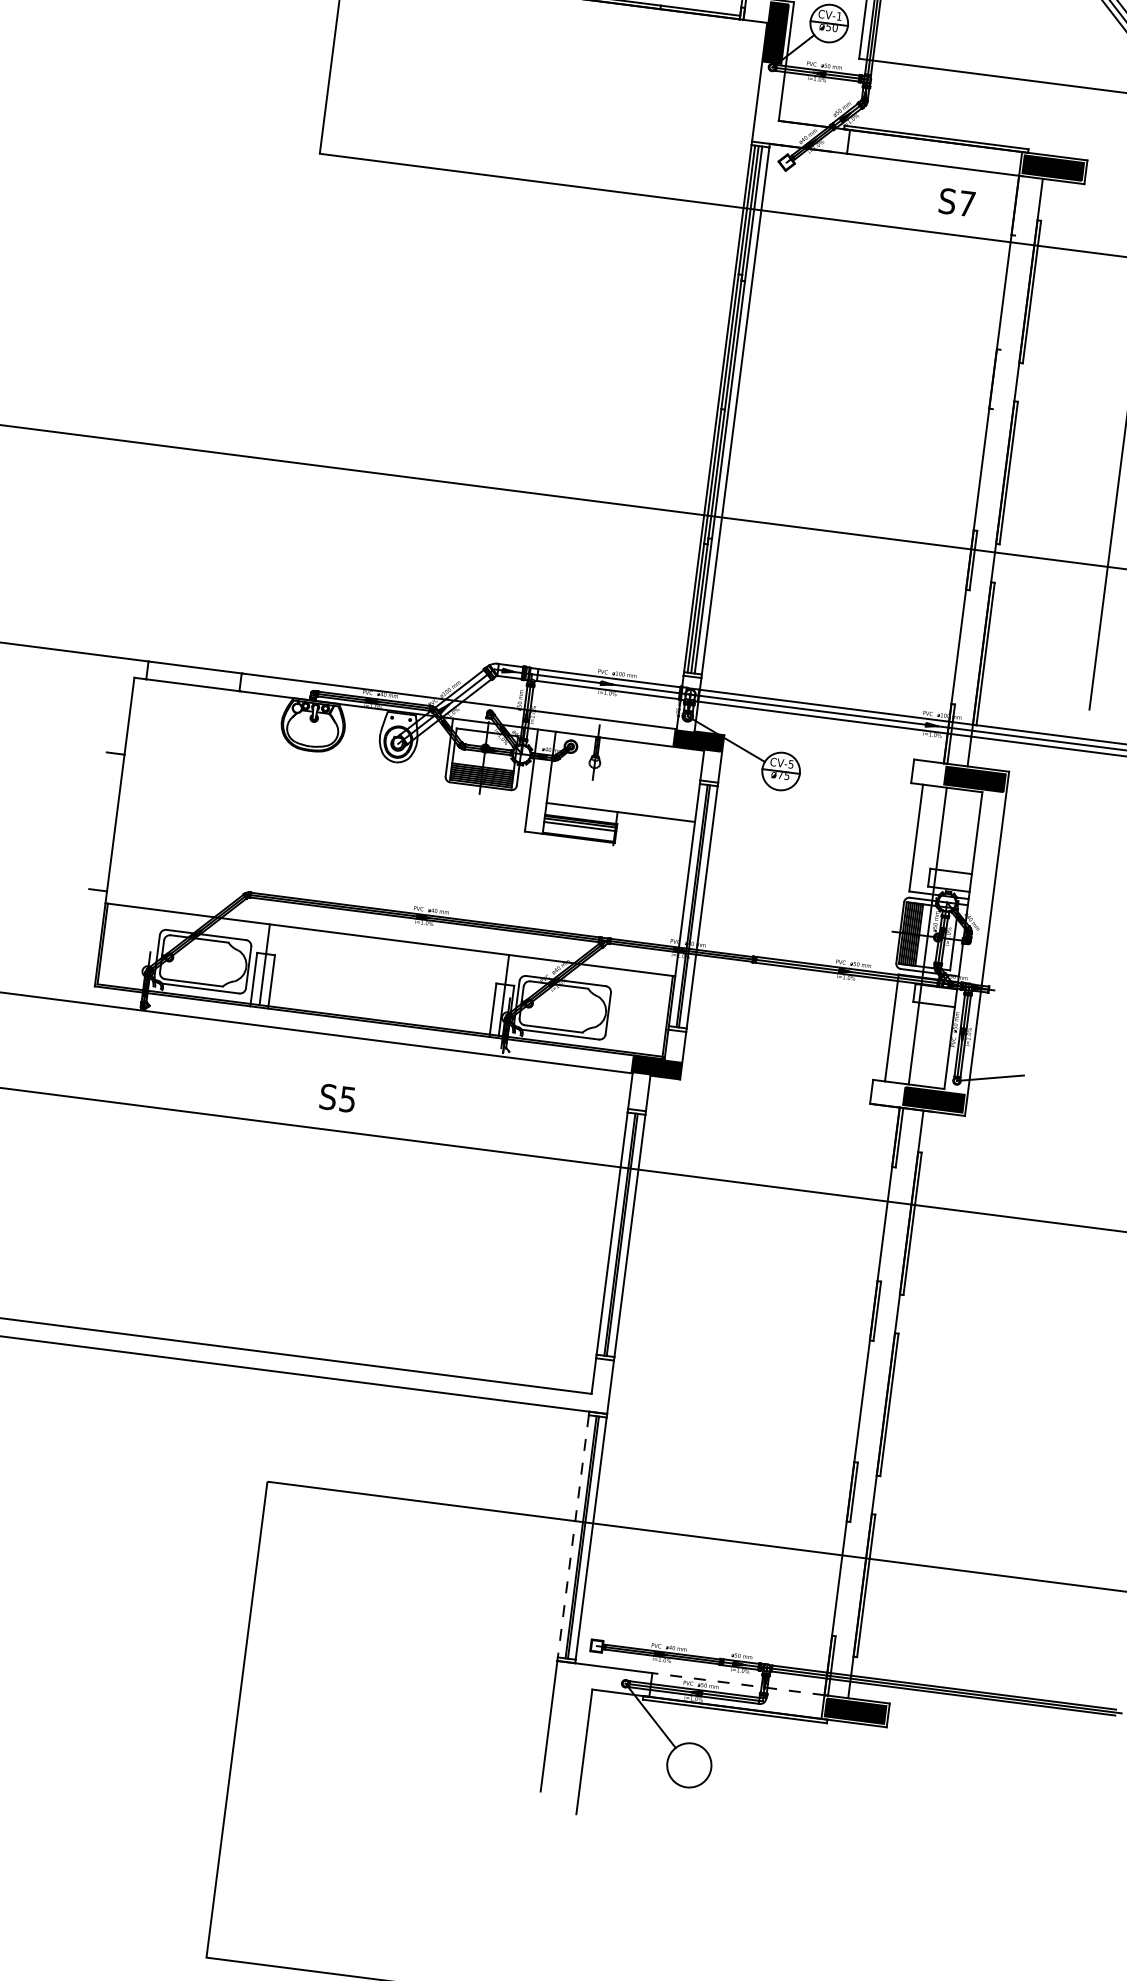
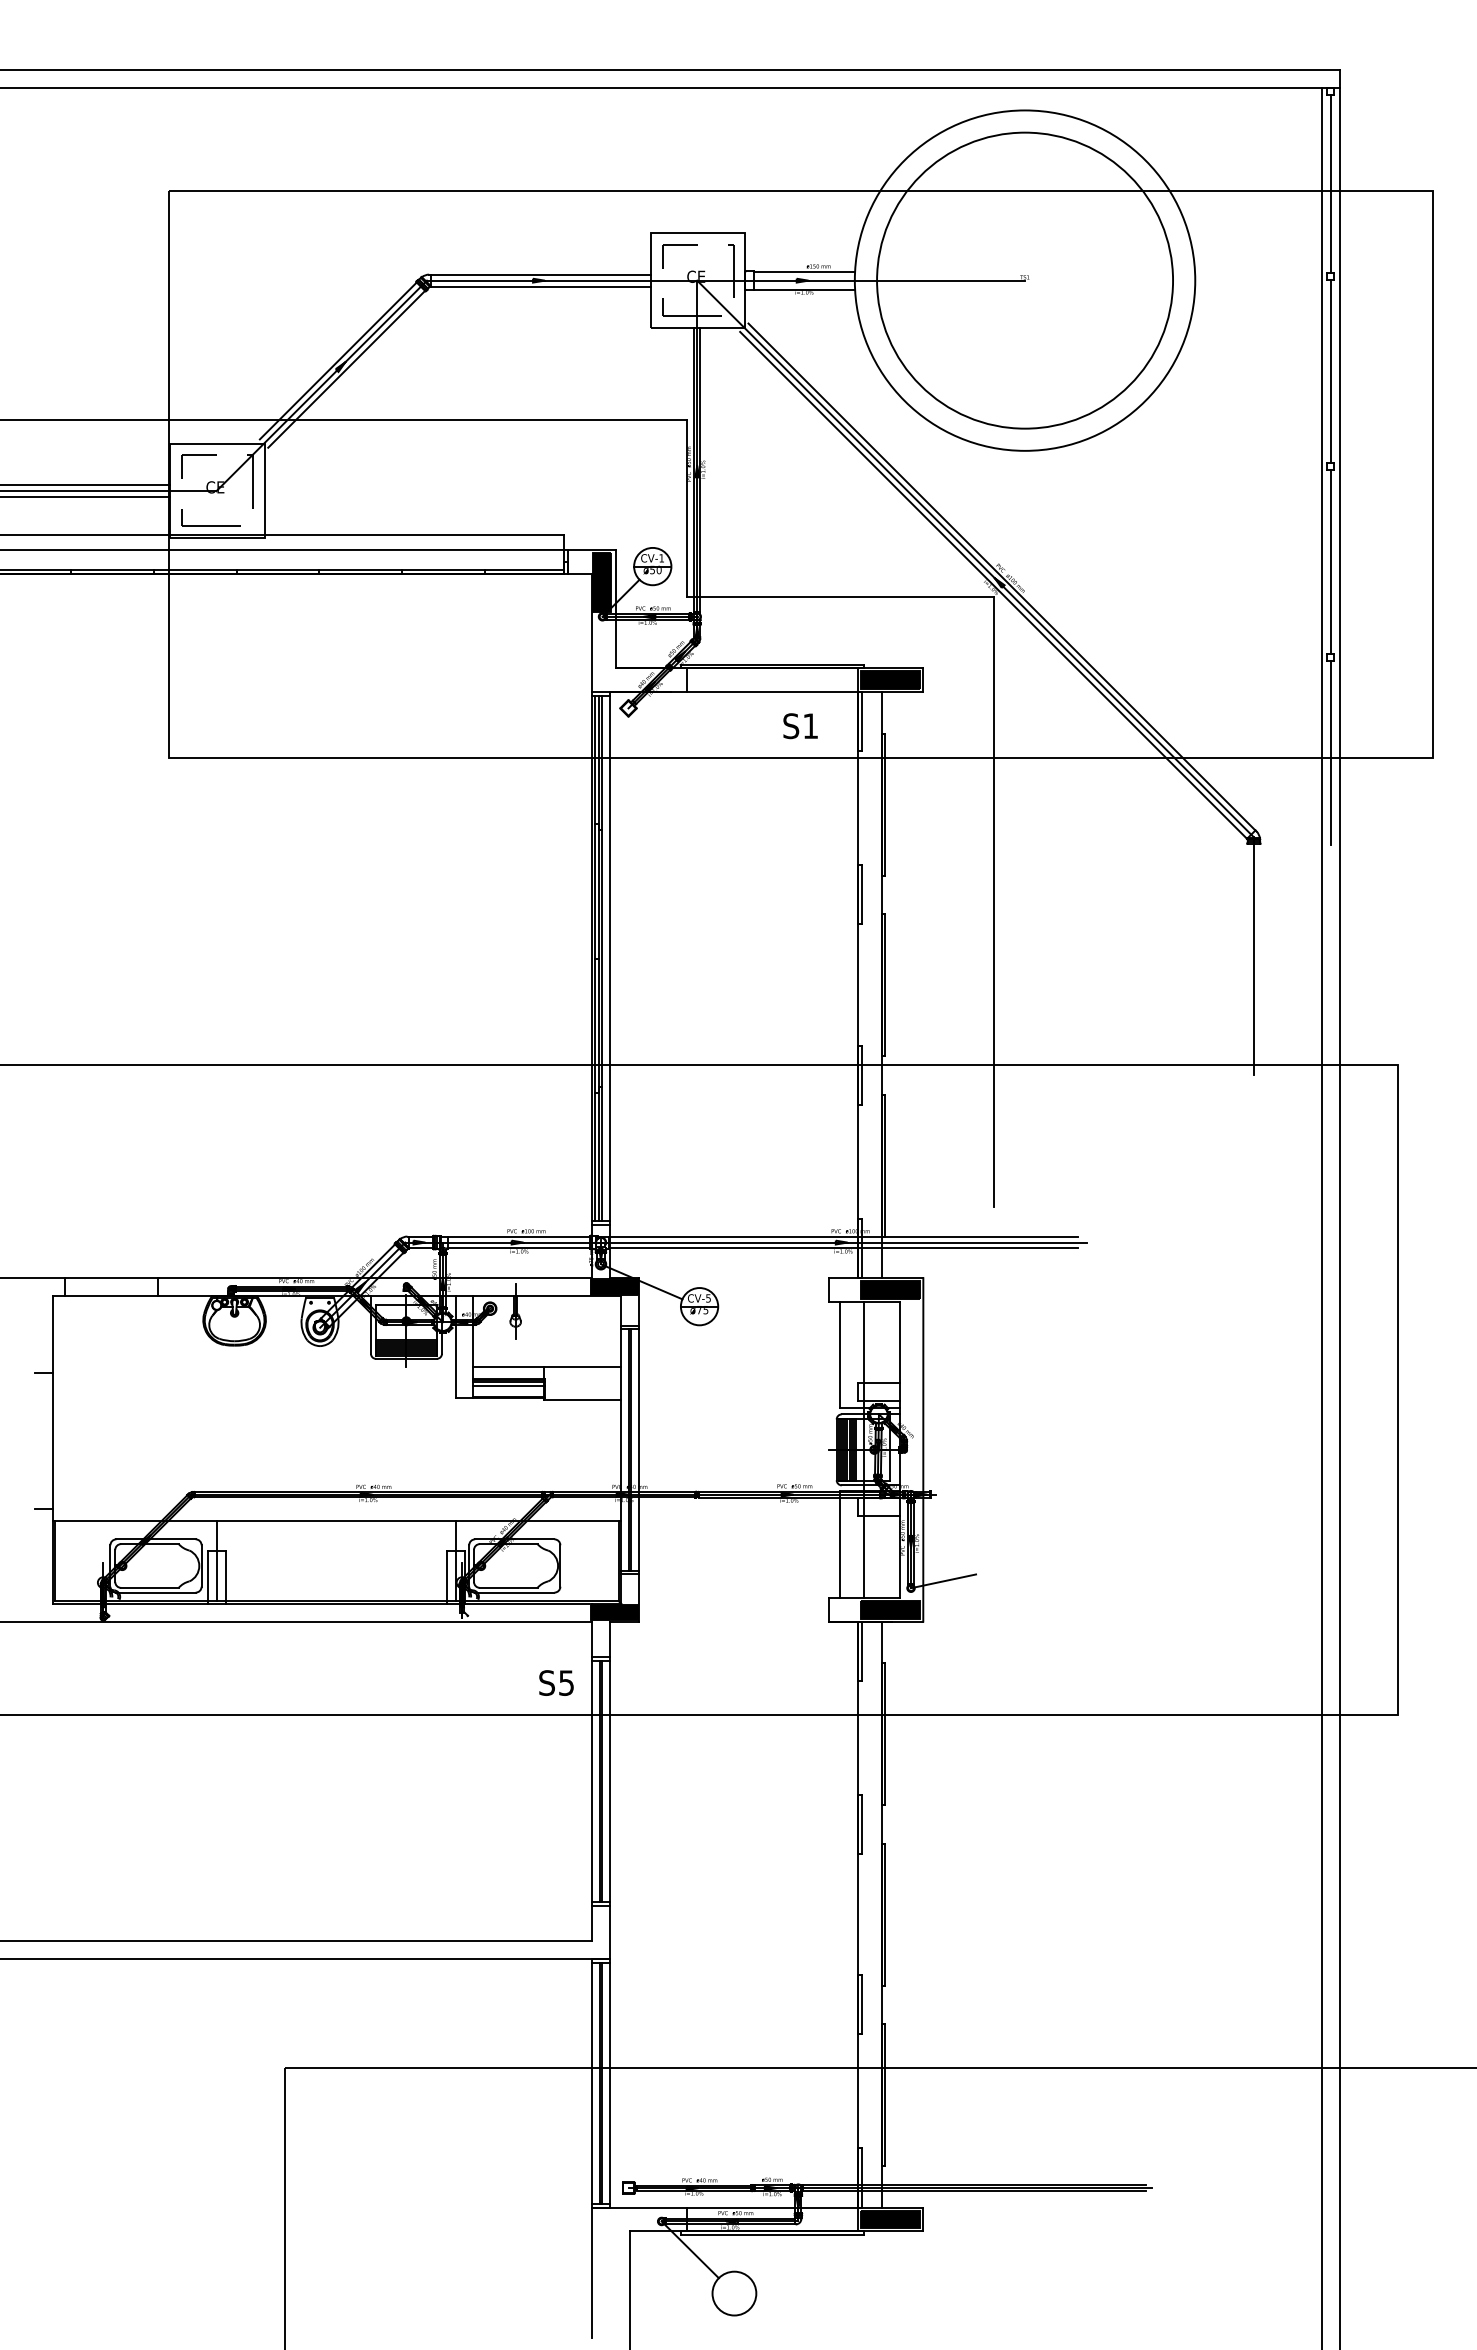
text: (966, 203) -> (810, 725), S7 -> S1
line: (1018, 205) -> (861, 721), added
line: (996, 379) -> (861, 894), added
line: (651, 850) -> (582, 1400), added
text: (337, 1097) -> (556, 1682), moved
line: (573, 1536) -> (591, 2083), dashed -> solid
line: (738, 1683) -> (772, 2207), dashed -> solid

